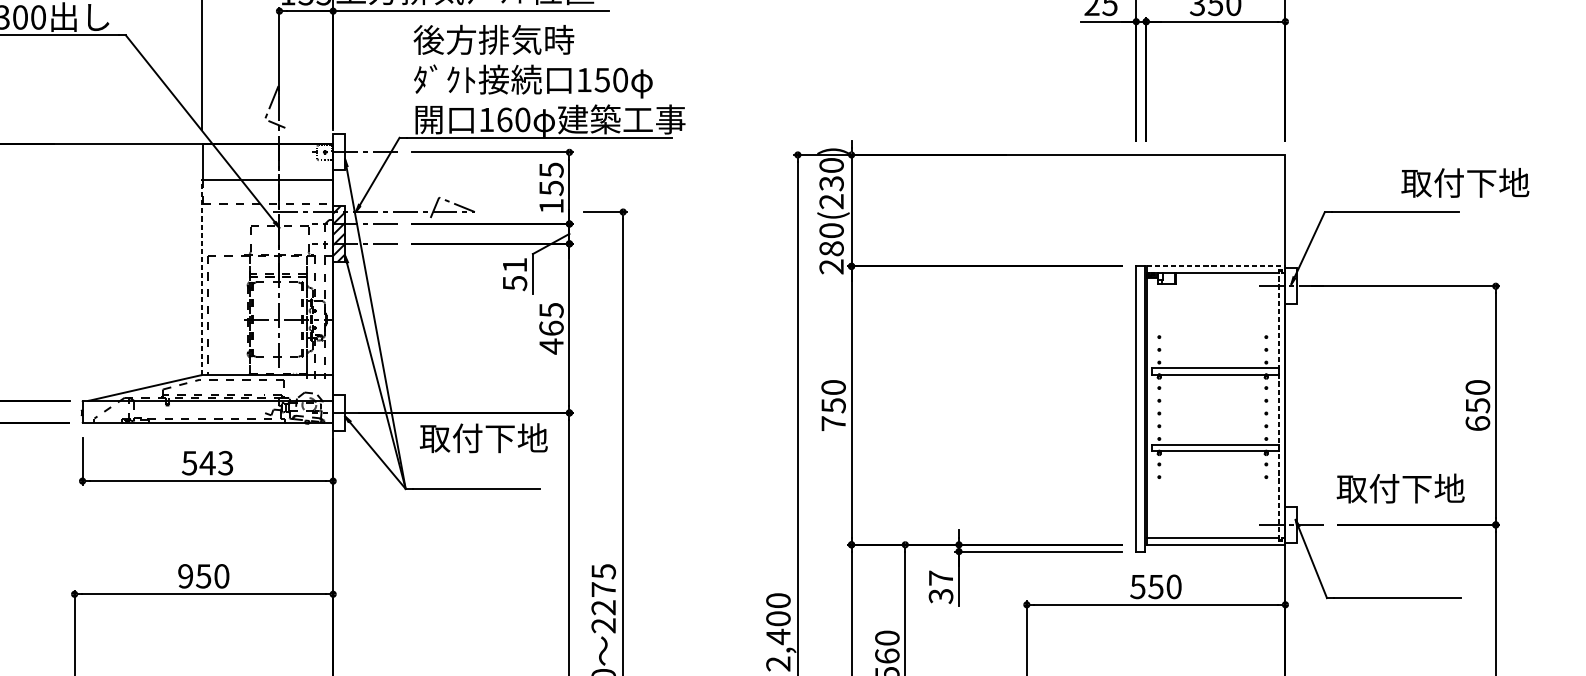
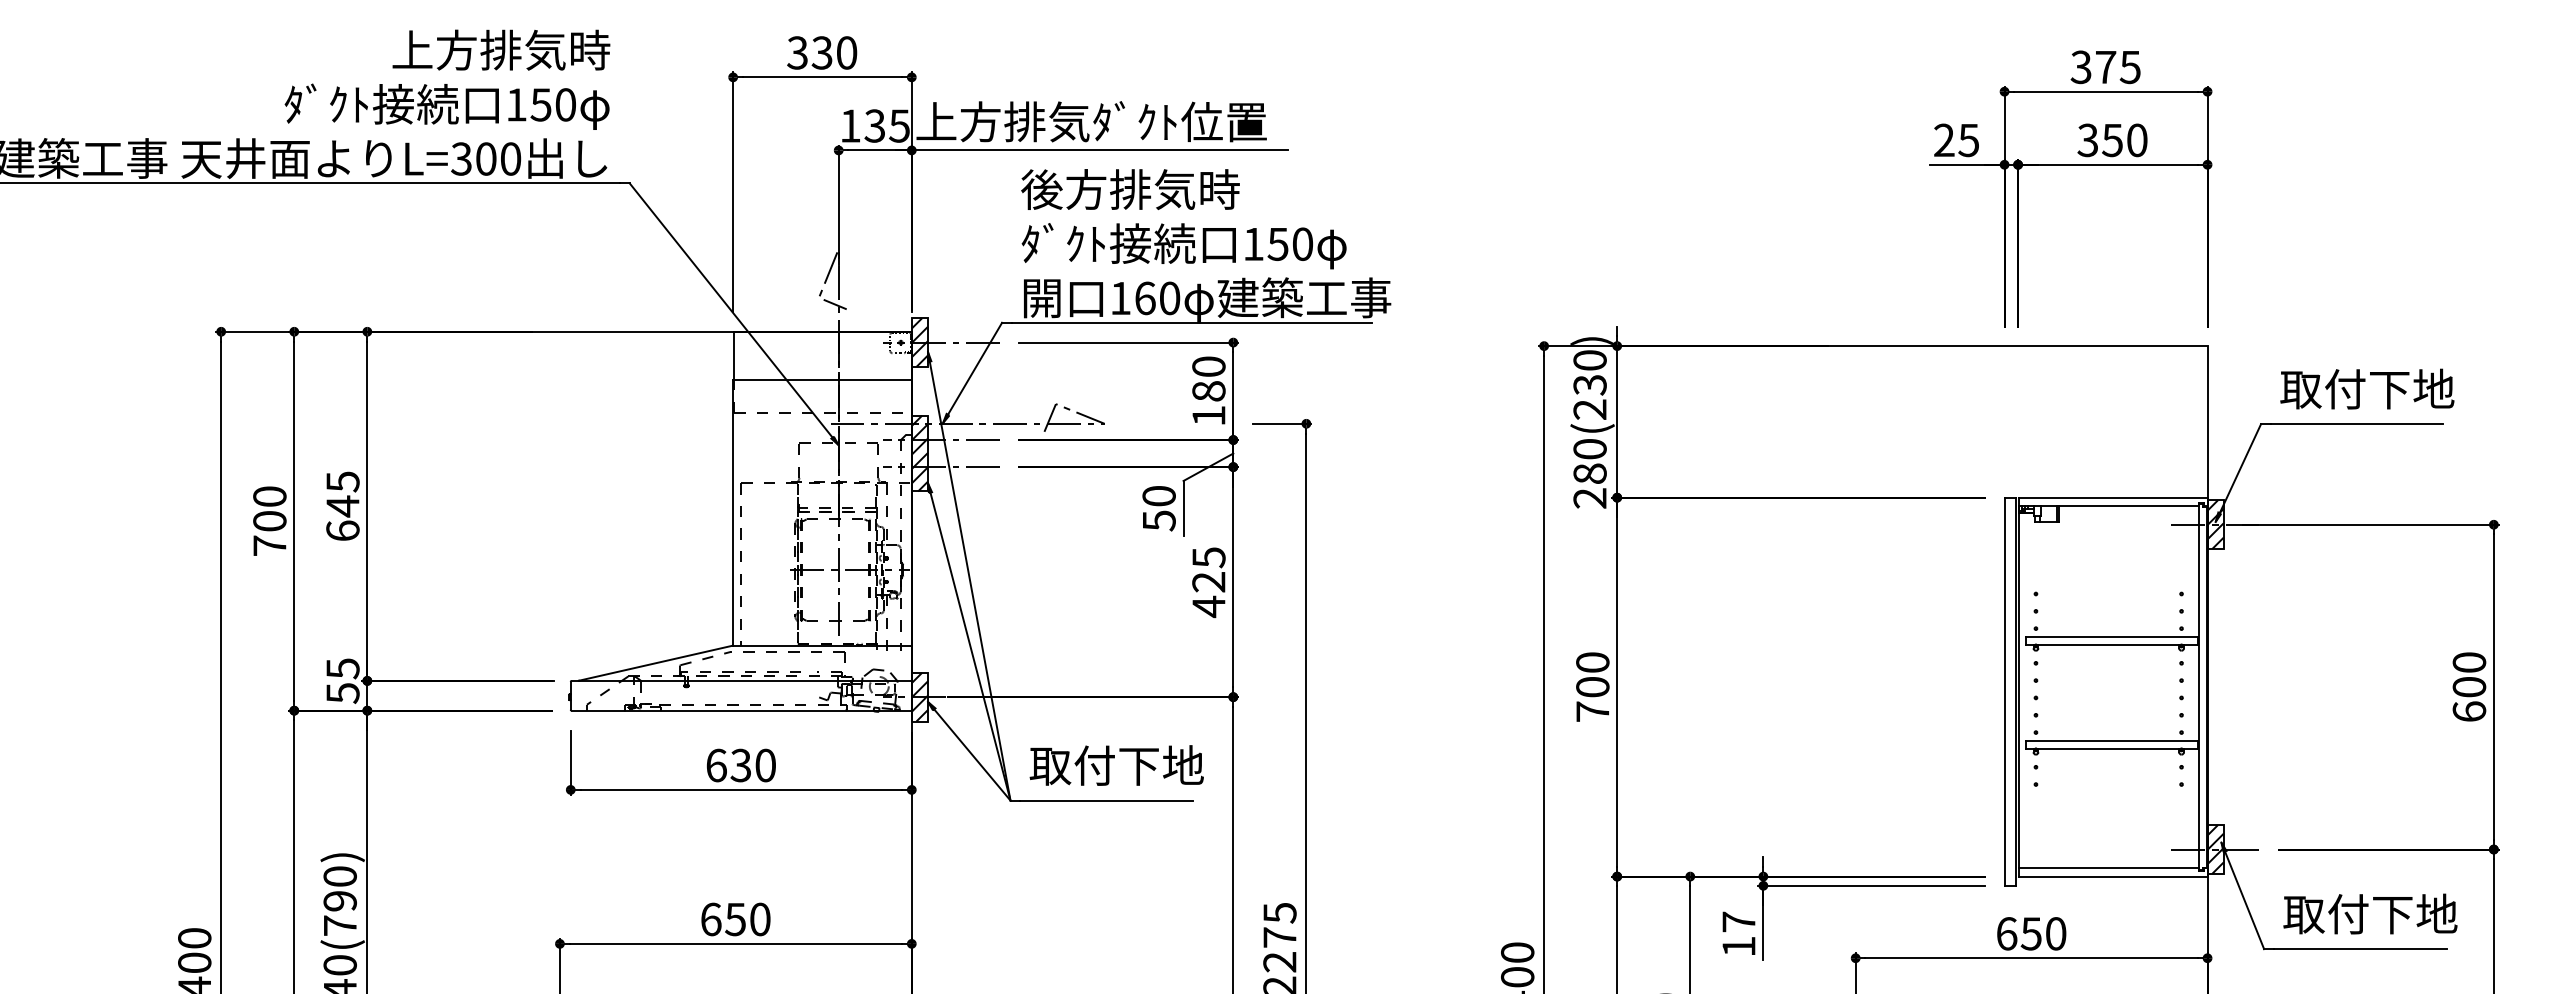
hatch: (338, 152) -> (919, 342), added
text: (551, 179) -> (1208, 379), 155 -> 180
text: (1465, 182) -> (2367, 388), moved
text: (514, 265) -> (1158, 496), 51 -> 50
line: (1216, 266) -> (2113, 497), dashed -> solid
line: (202, 277) -> (733, 513), dashed -> solid
hatch: (1291, 286) -> (2215, 524), added
text: (551, 327) -> (1208, 581), 465 -> 425
text: (833, 405) -> (1592, 687), 750 -> 700
line: (1278, 405) -> (2198, 686), dashed -> solid
text: (1477, 405) -> (2469, 687), 650 -> 600
hatch: (338, 412) -> (919, 696), added
text: (483, 438) -> (1116, 765), moved
text: (207, 463) -> (740, 765), 543 -> 630
text: (1400, 488) -> (2370, 913), moved
hatch: (1291, 524) -> (2215, 849), added
text: (185, 576) -> (711, 919), 950 -> 650
text: (1137, 586) -> (2006, 933), 550 -> 650
text: (940, 596) -> (1738, 946), 37 -> 17

